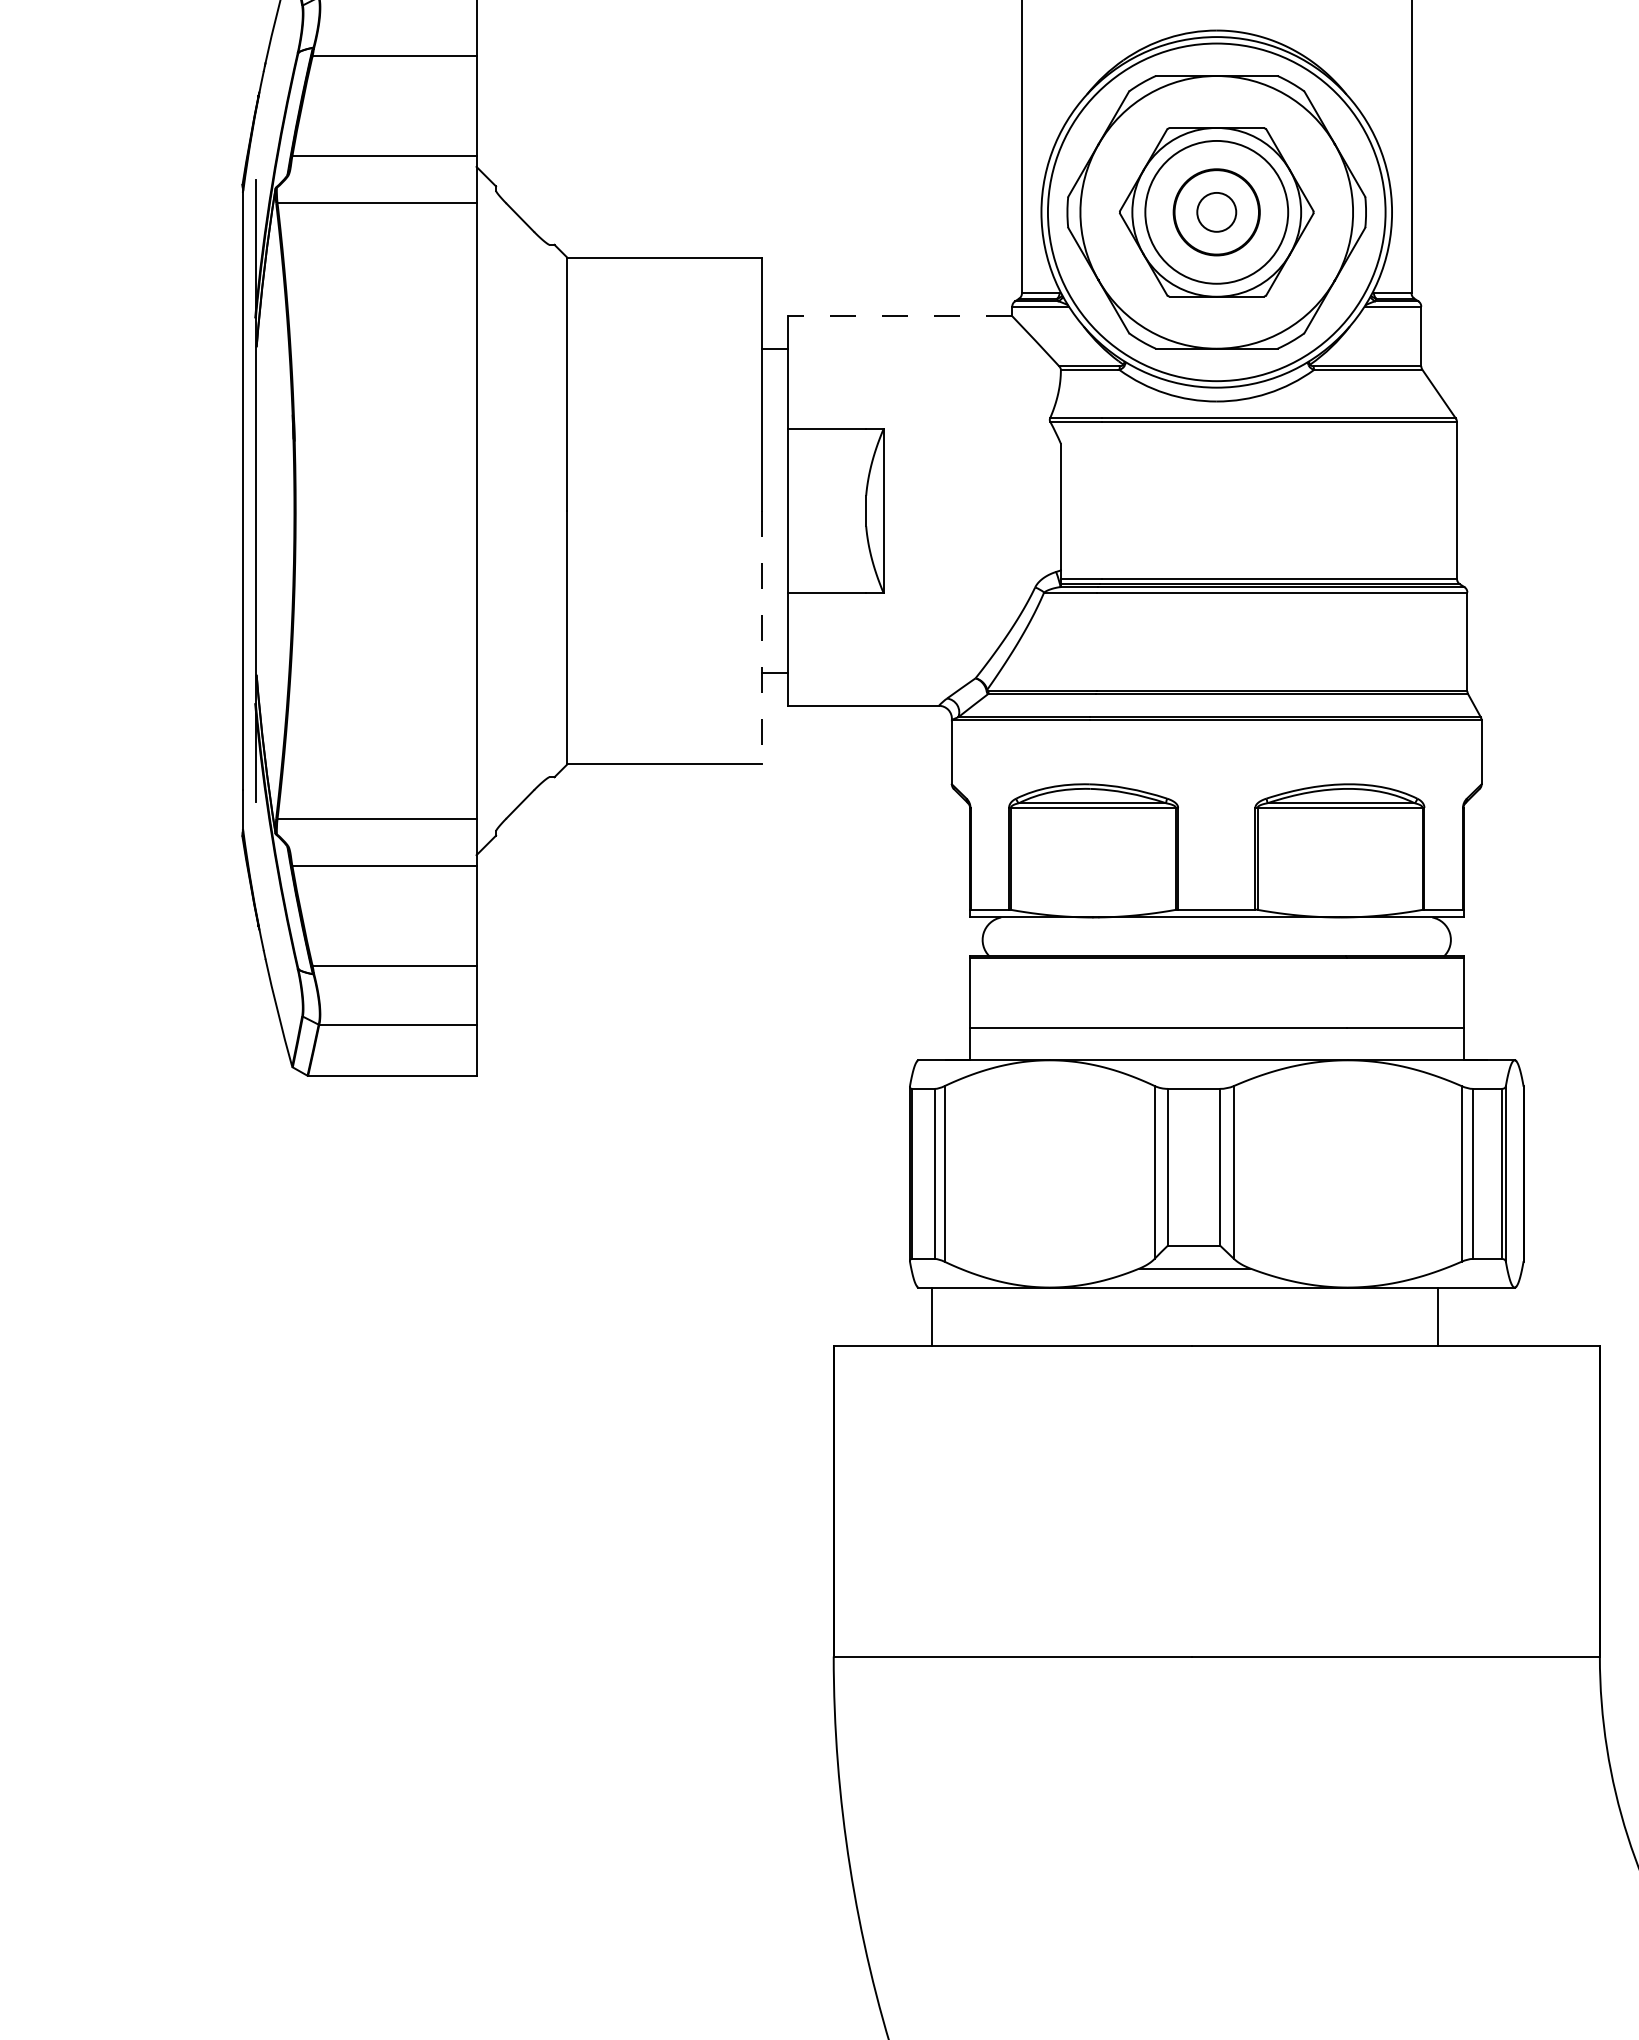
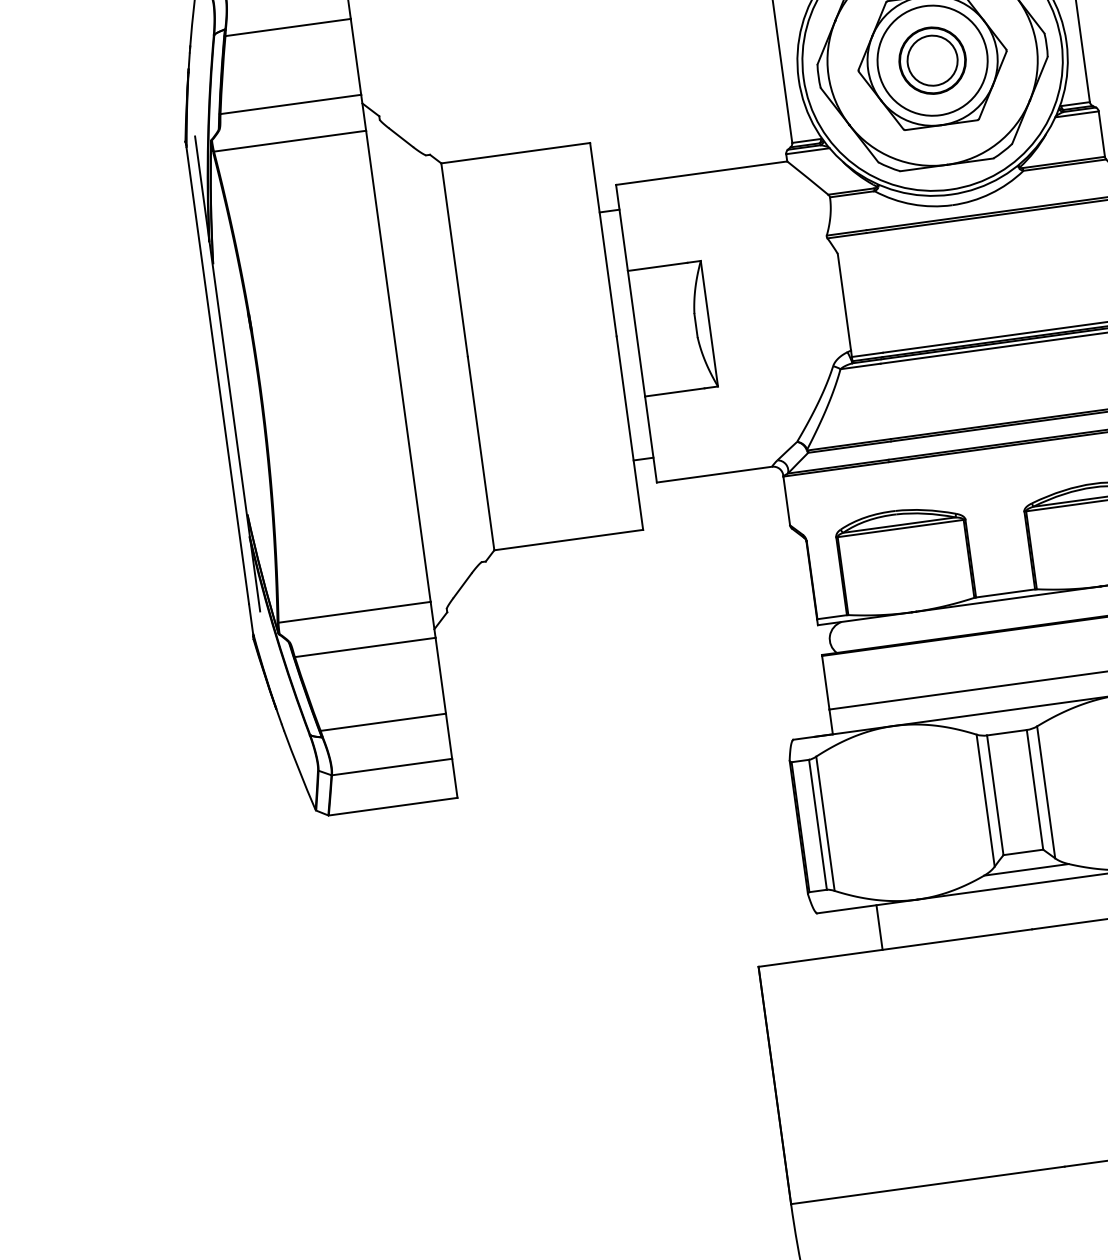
circle: (1216, 211) -> (932, 60), size x1.67
line: (899, 316) -> (701, 173), dashed -> solid
line: (762, 637) -> (630, 433), dashed -> solid
line: (932, 1316) -> (879, 927), moved

